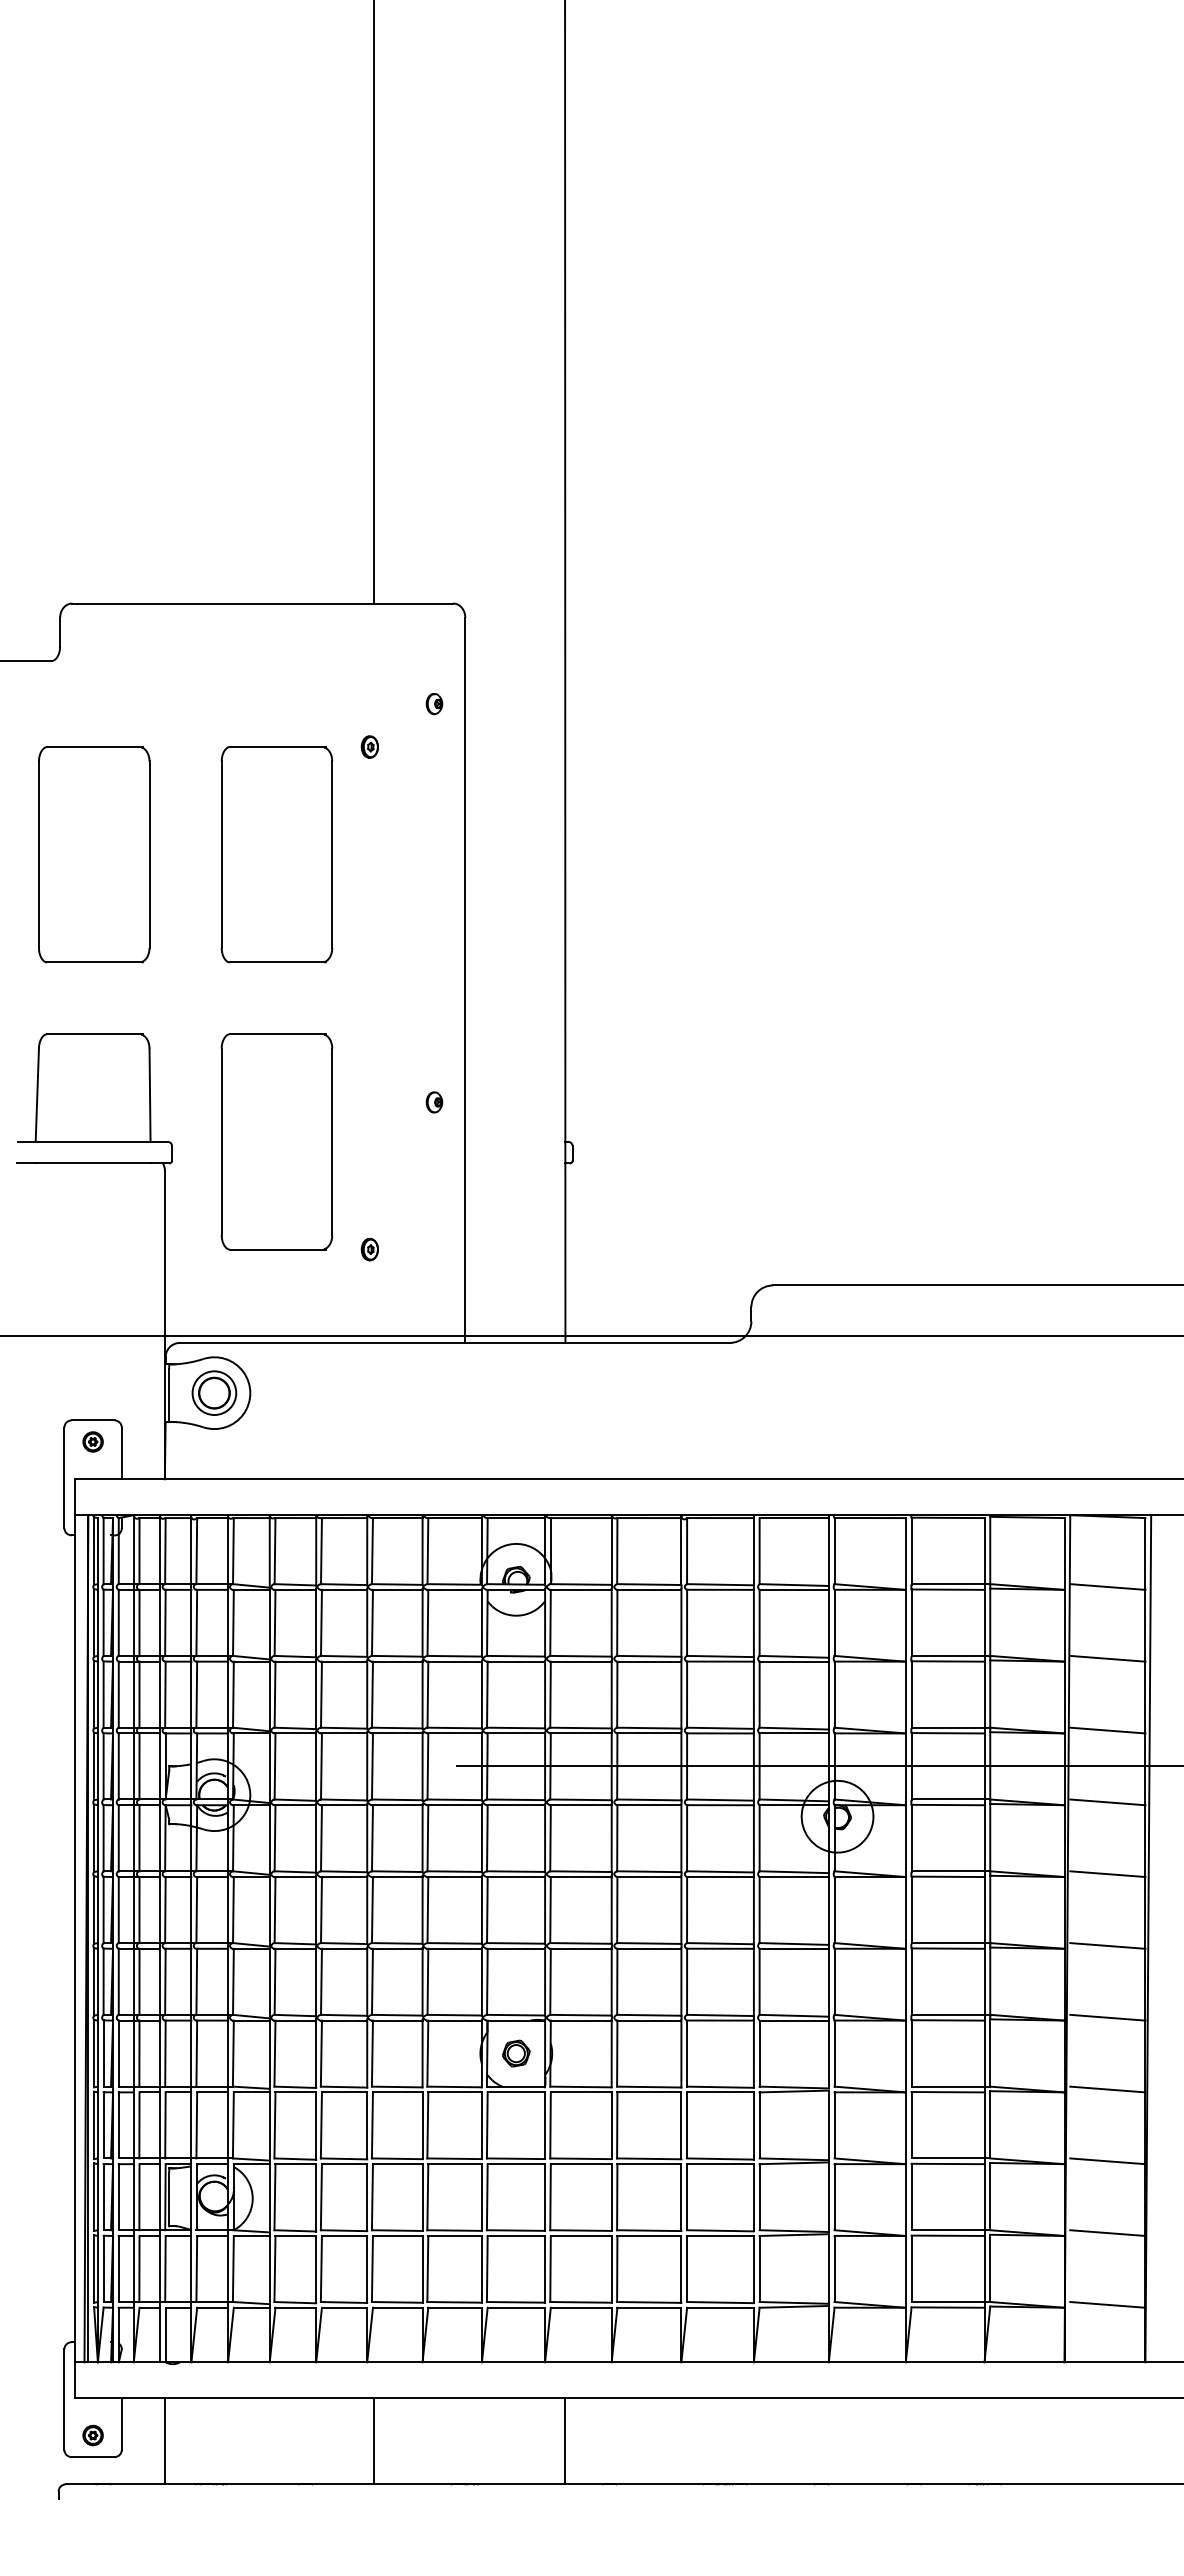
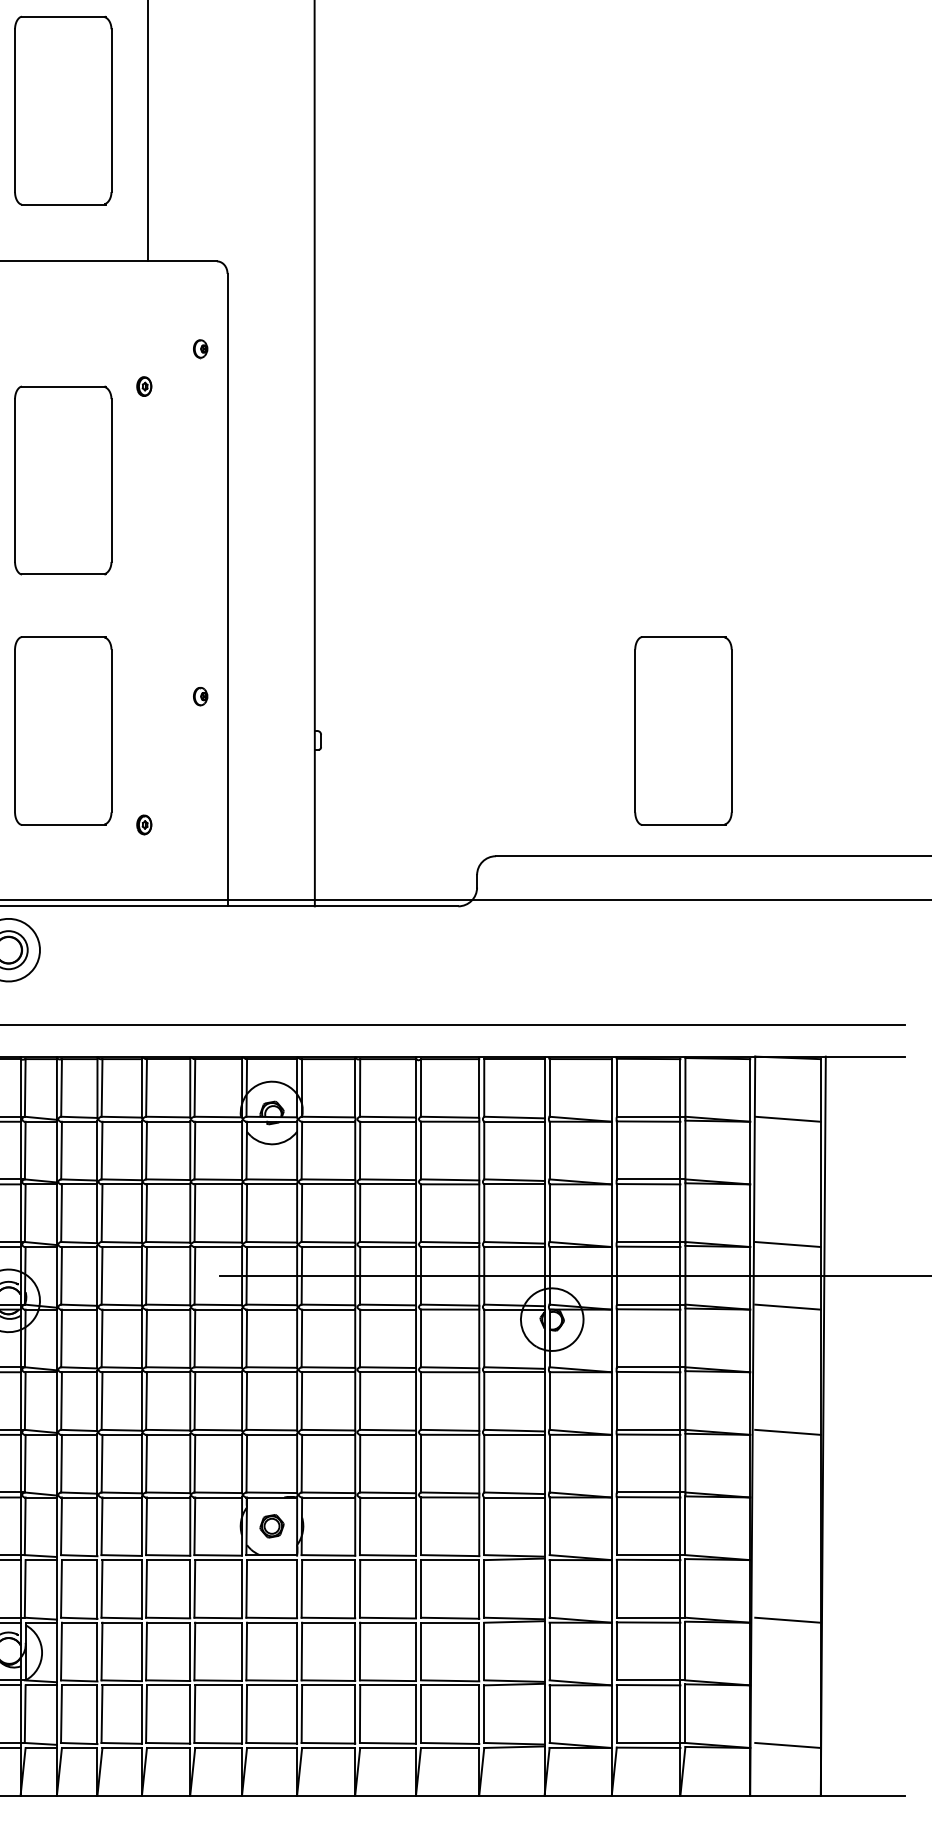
part: (276, 430) -> (62, 110), added
part: (987, 1141) -> (683, 730), added
line: (1107, 1658) -> (787, 1181), removed
line: (1107, 1874) -> (787, 1370), removed
line: (1107, 2017) -> (787, 1494), removed
line: (1107, 2089) -> (787, 1557), removed
line: (1107, 2232) -> (787, 1682), removed

